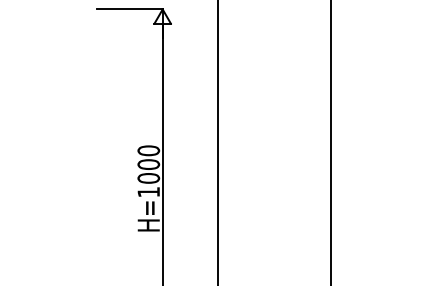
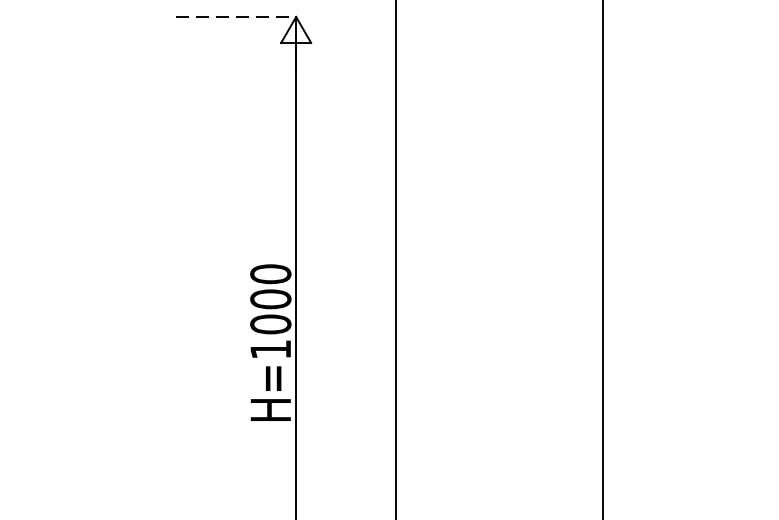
line: (130, 9) -> (237, 17), solid -> dashed

